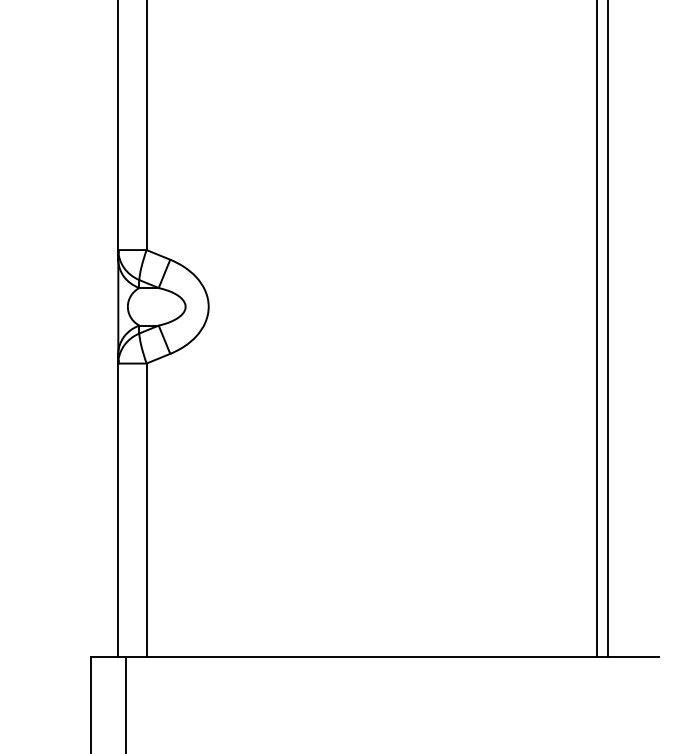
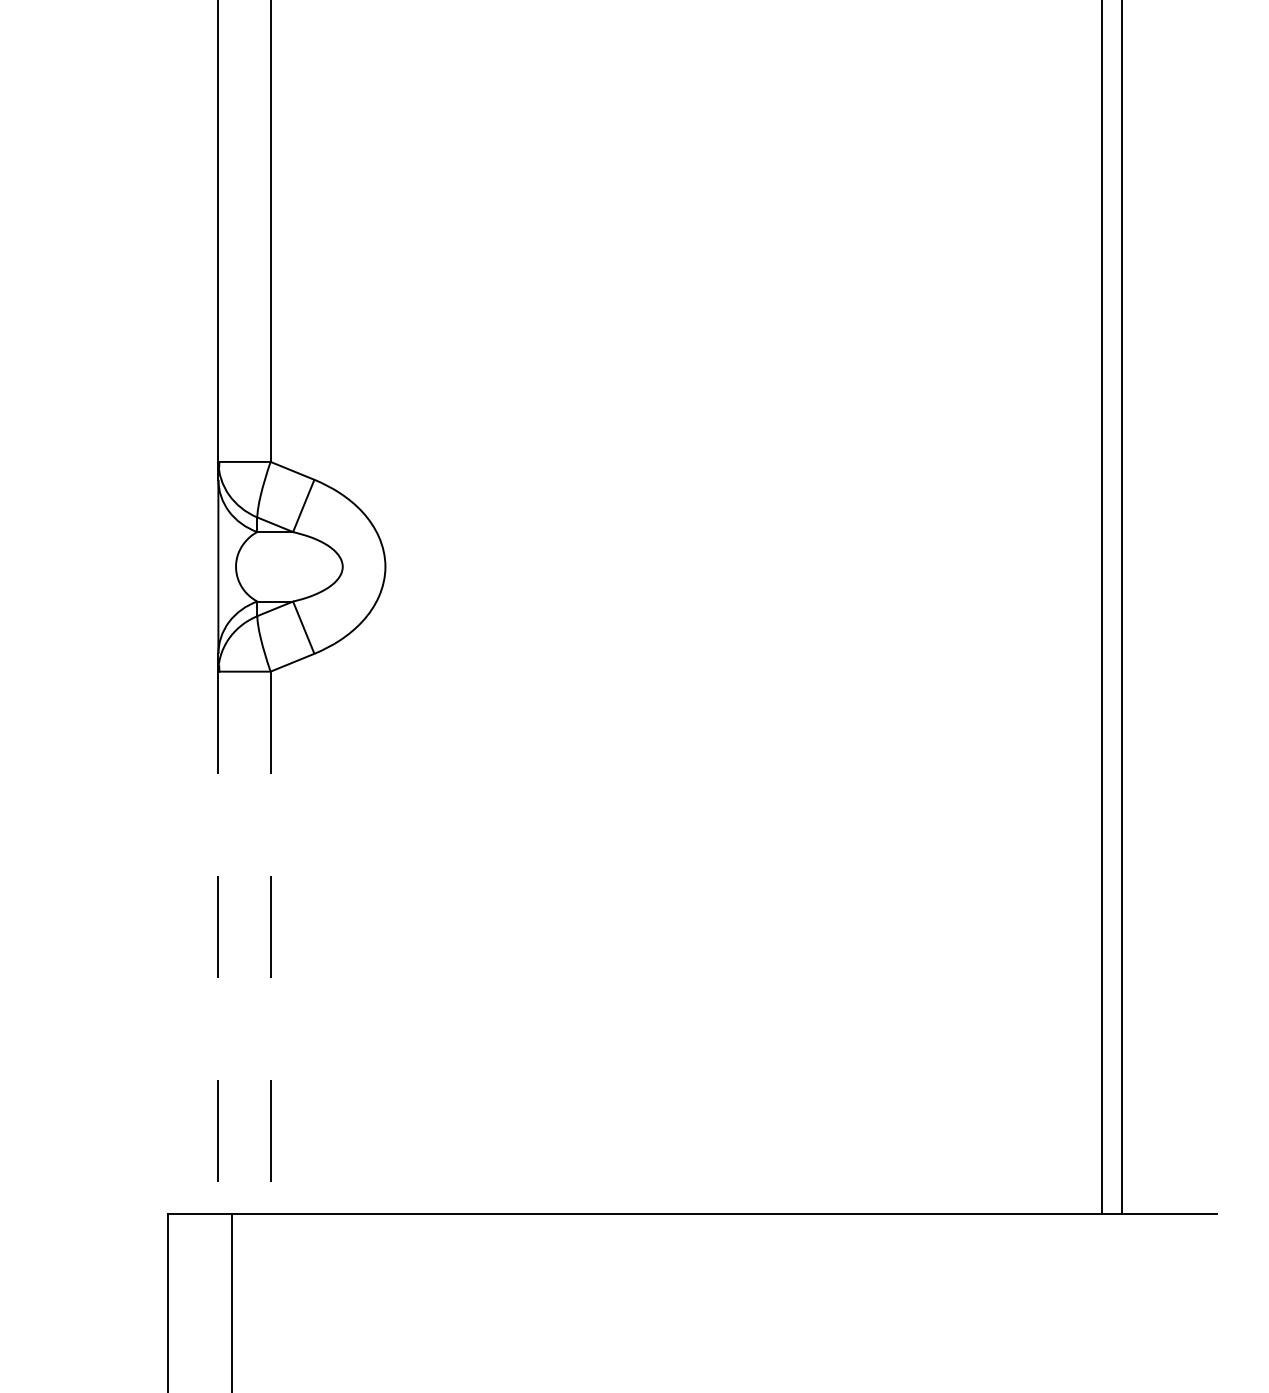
line: (118, 510) -> (218, 943), solid -> dashed
line: (146, 510) -> (270, 943), solid -> dashed

